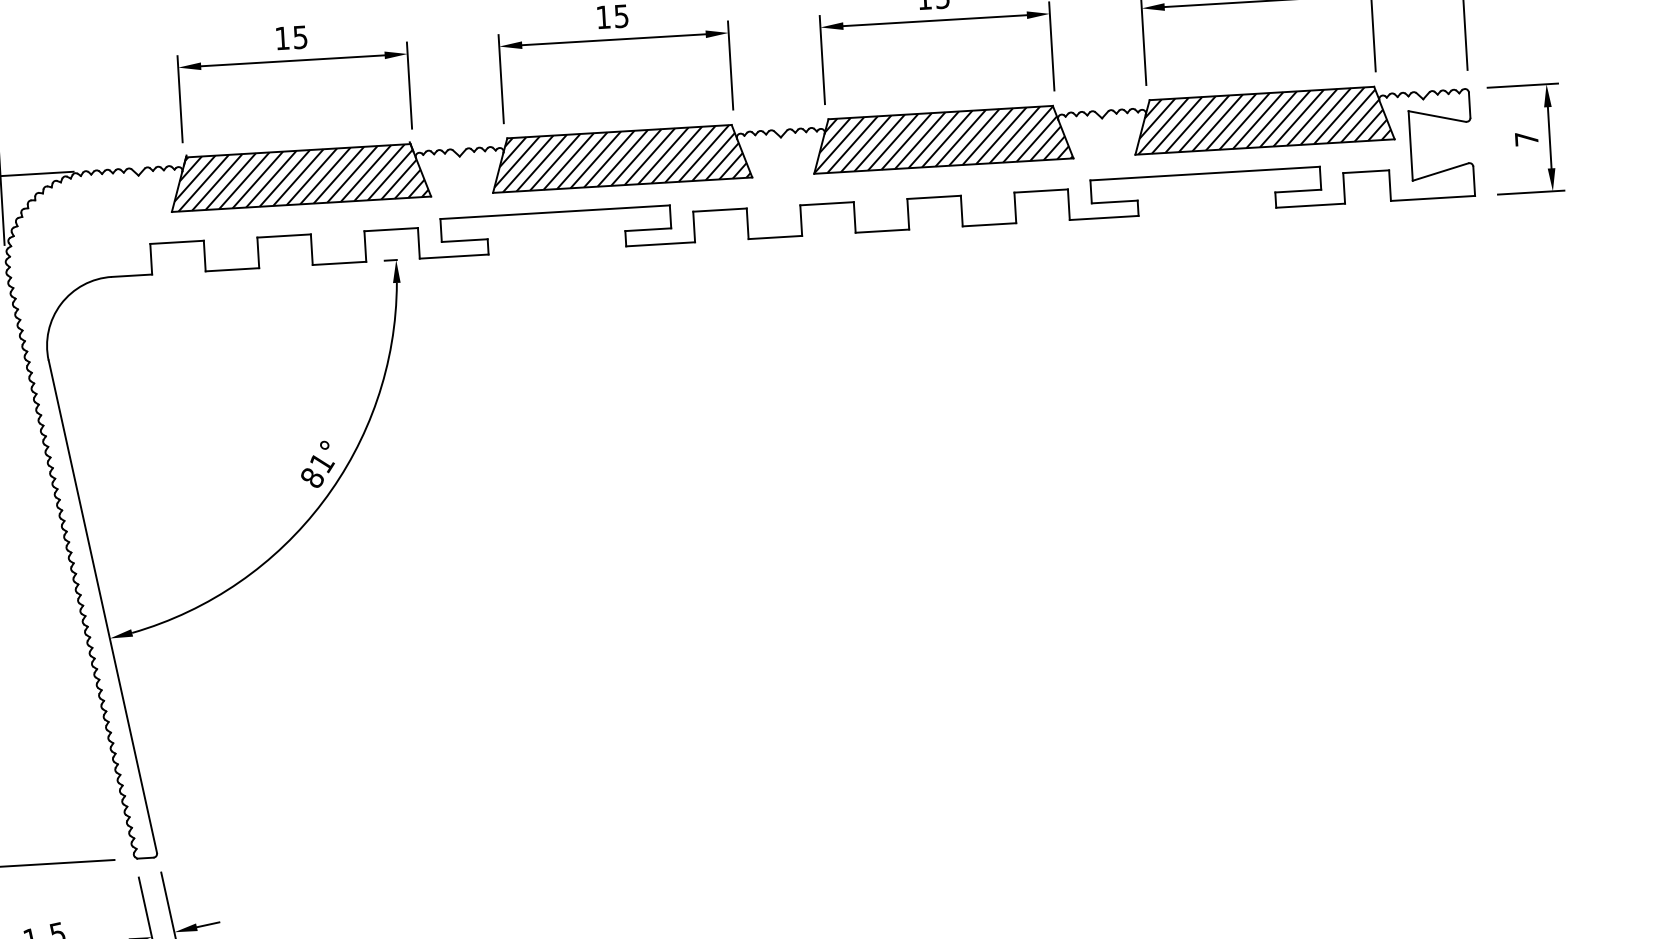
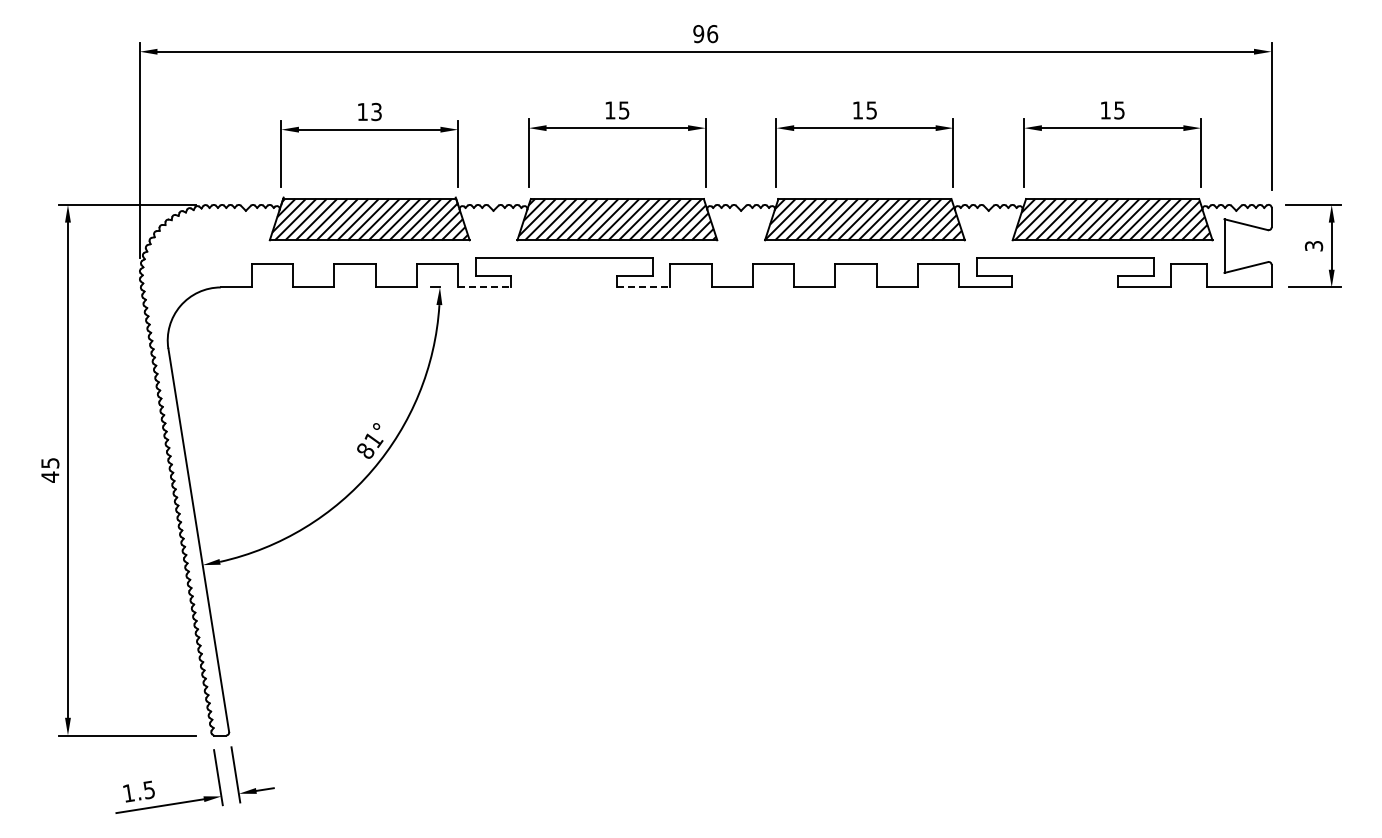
text: (300, 36) -> (376, 111), 15 -> 13
text: (1526, 139) -> (1313, 246), 7 -> 3
line: (660, 244) -> (643, 287), solid -> dashed
line: (453, 256) -> (484, 287), solid -> dashed

